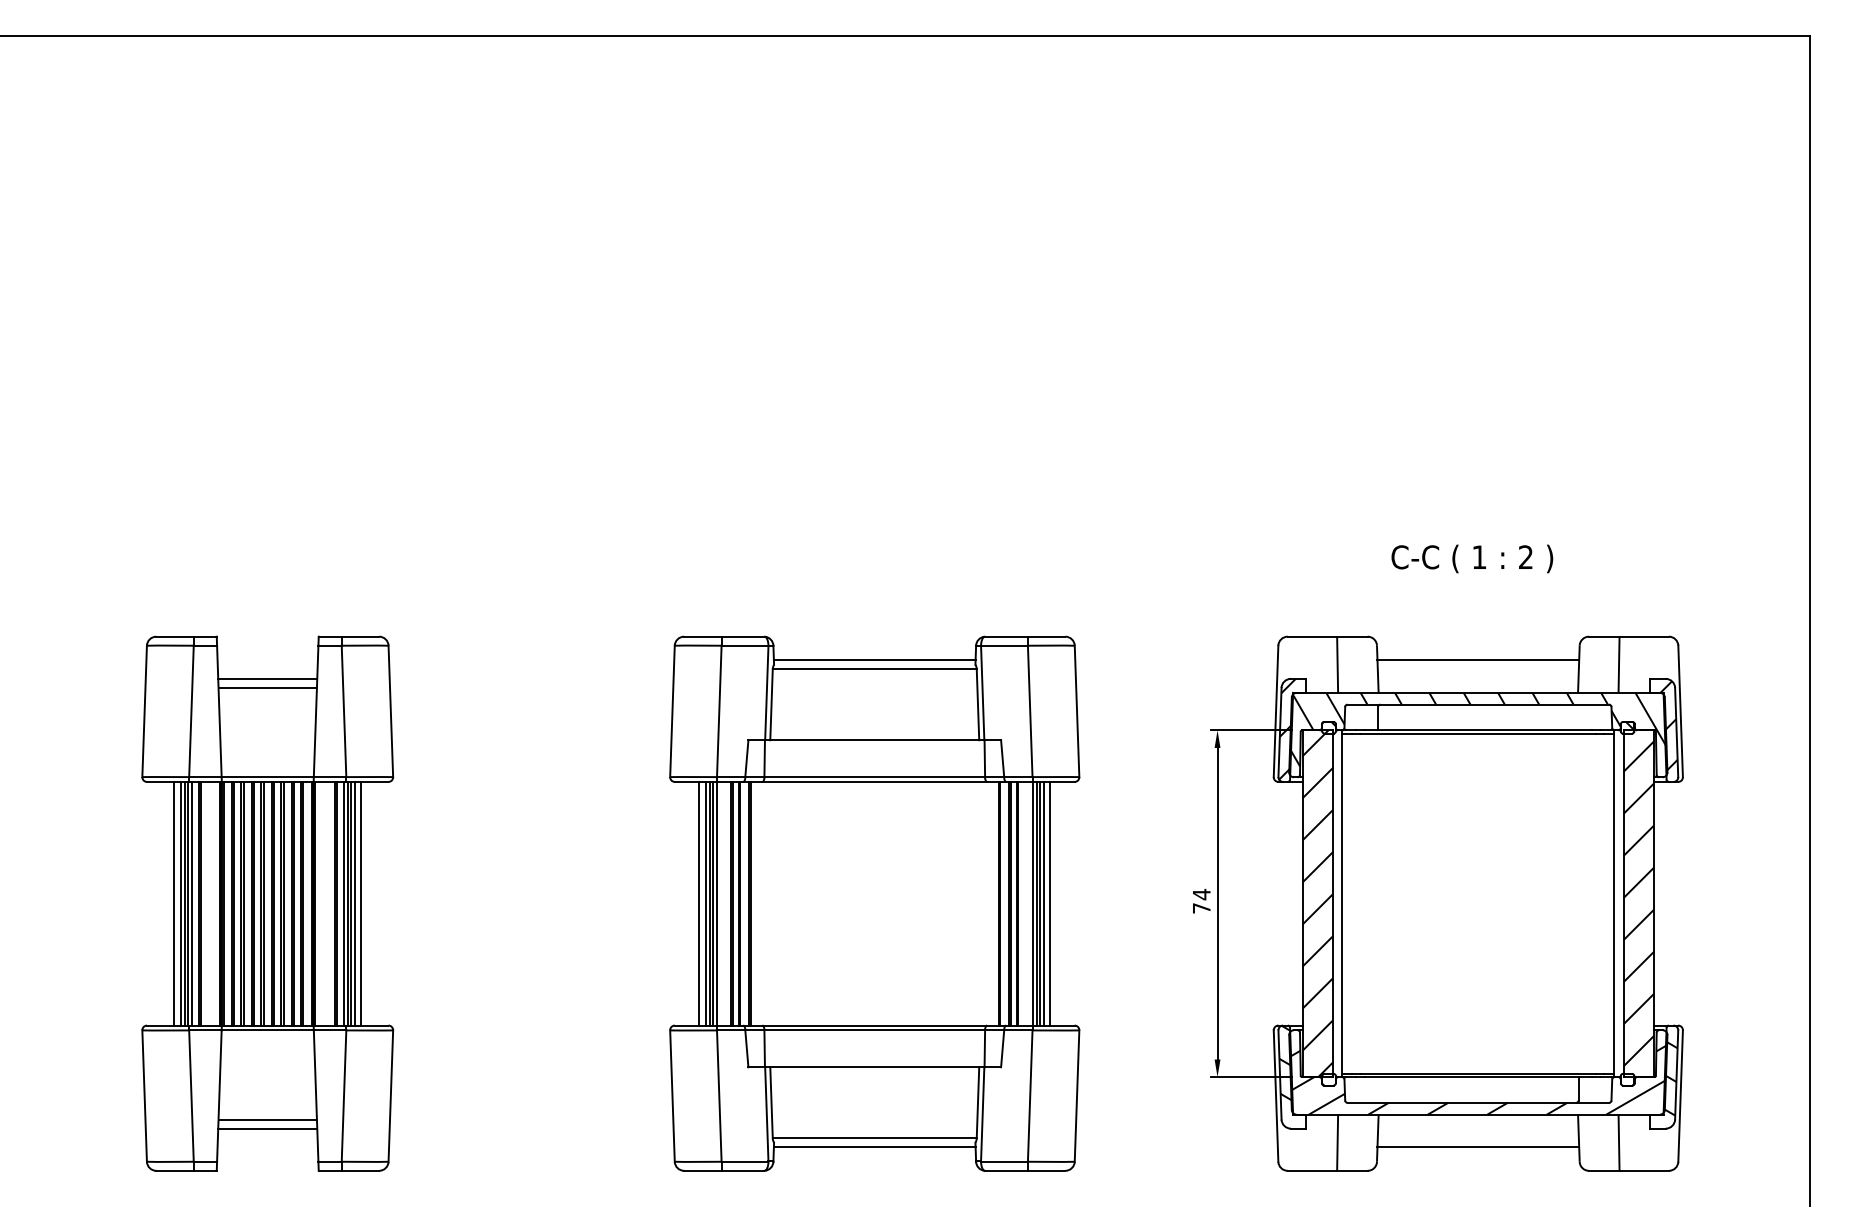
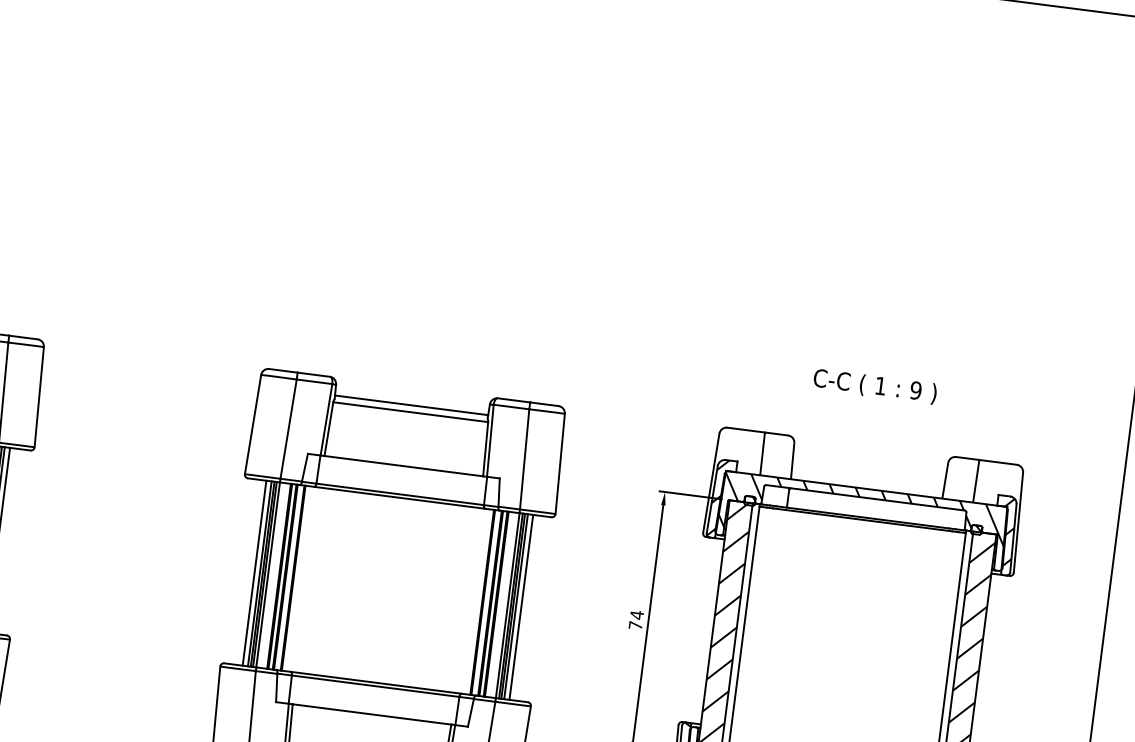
text: (1525, 557) -> (915, 390), 2 -> 9
line: (1478, 660) -> (869, 464), removed

